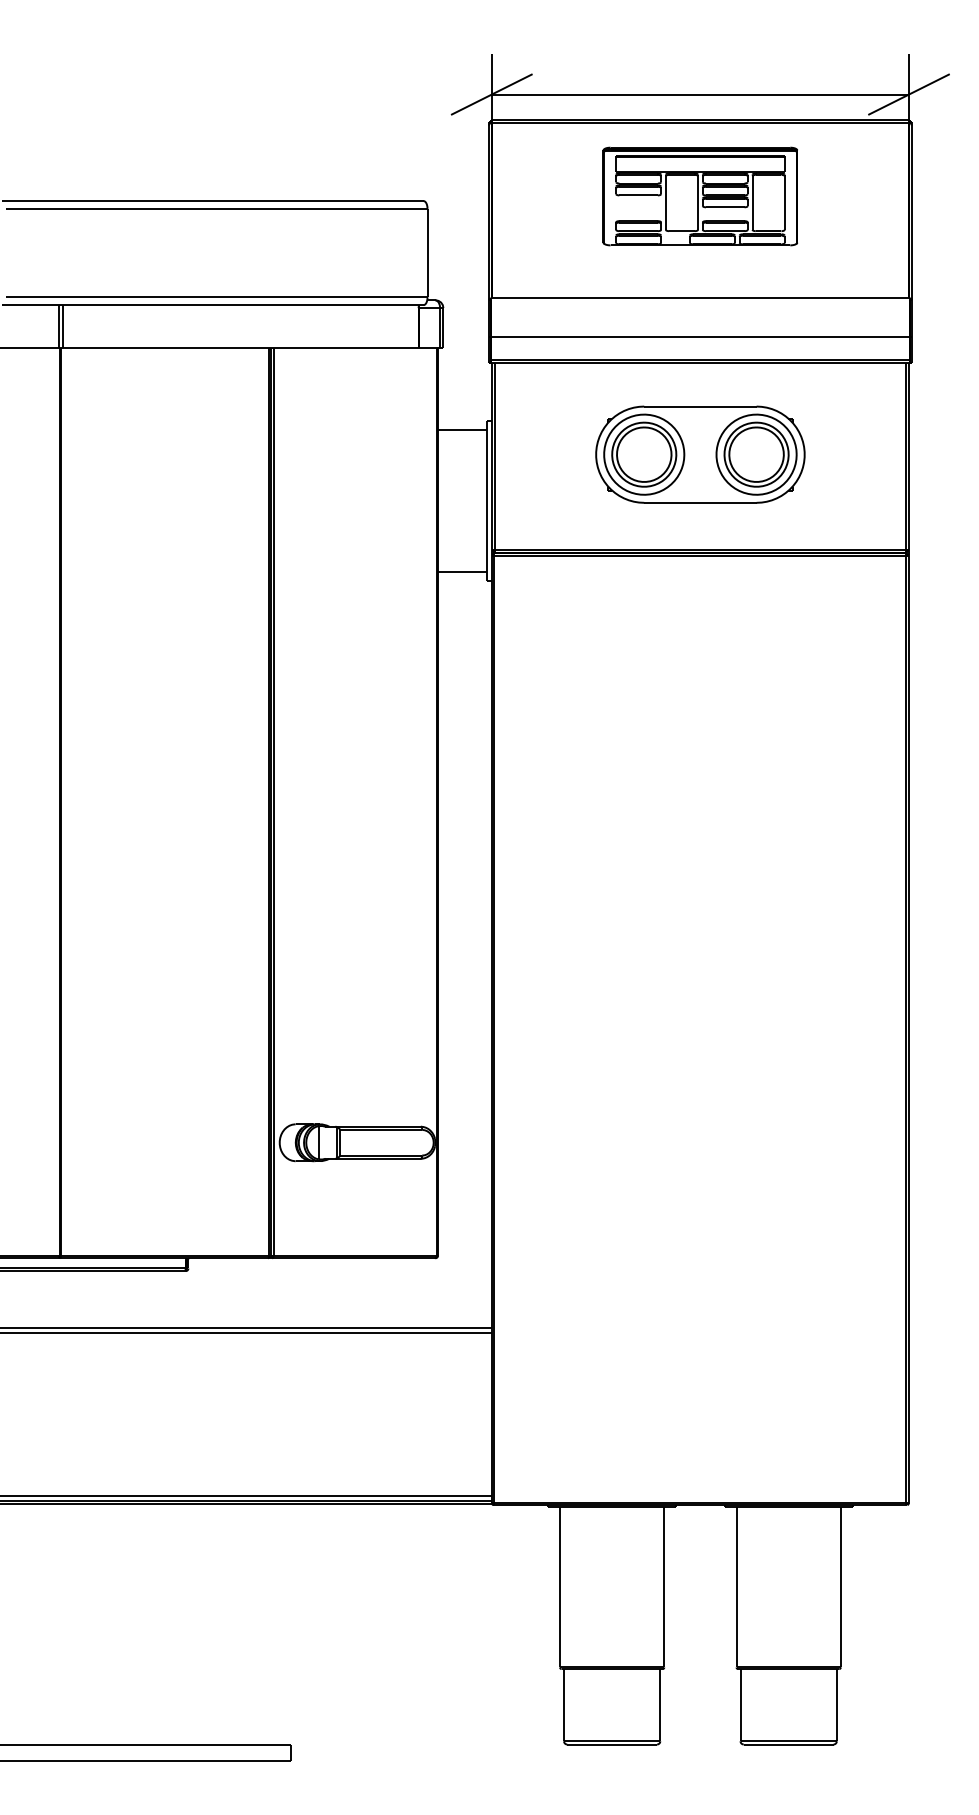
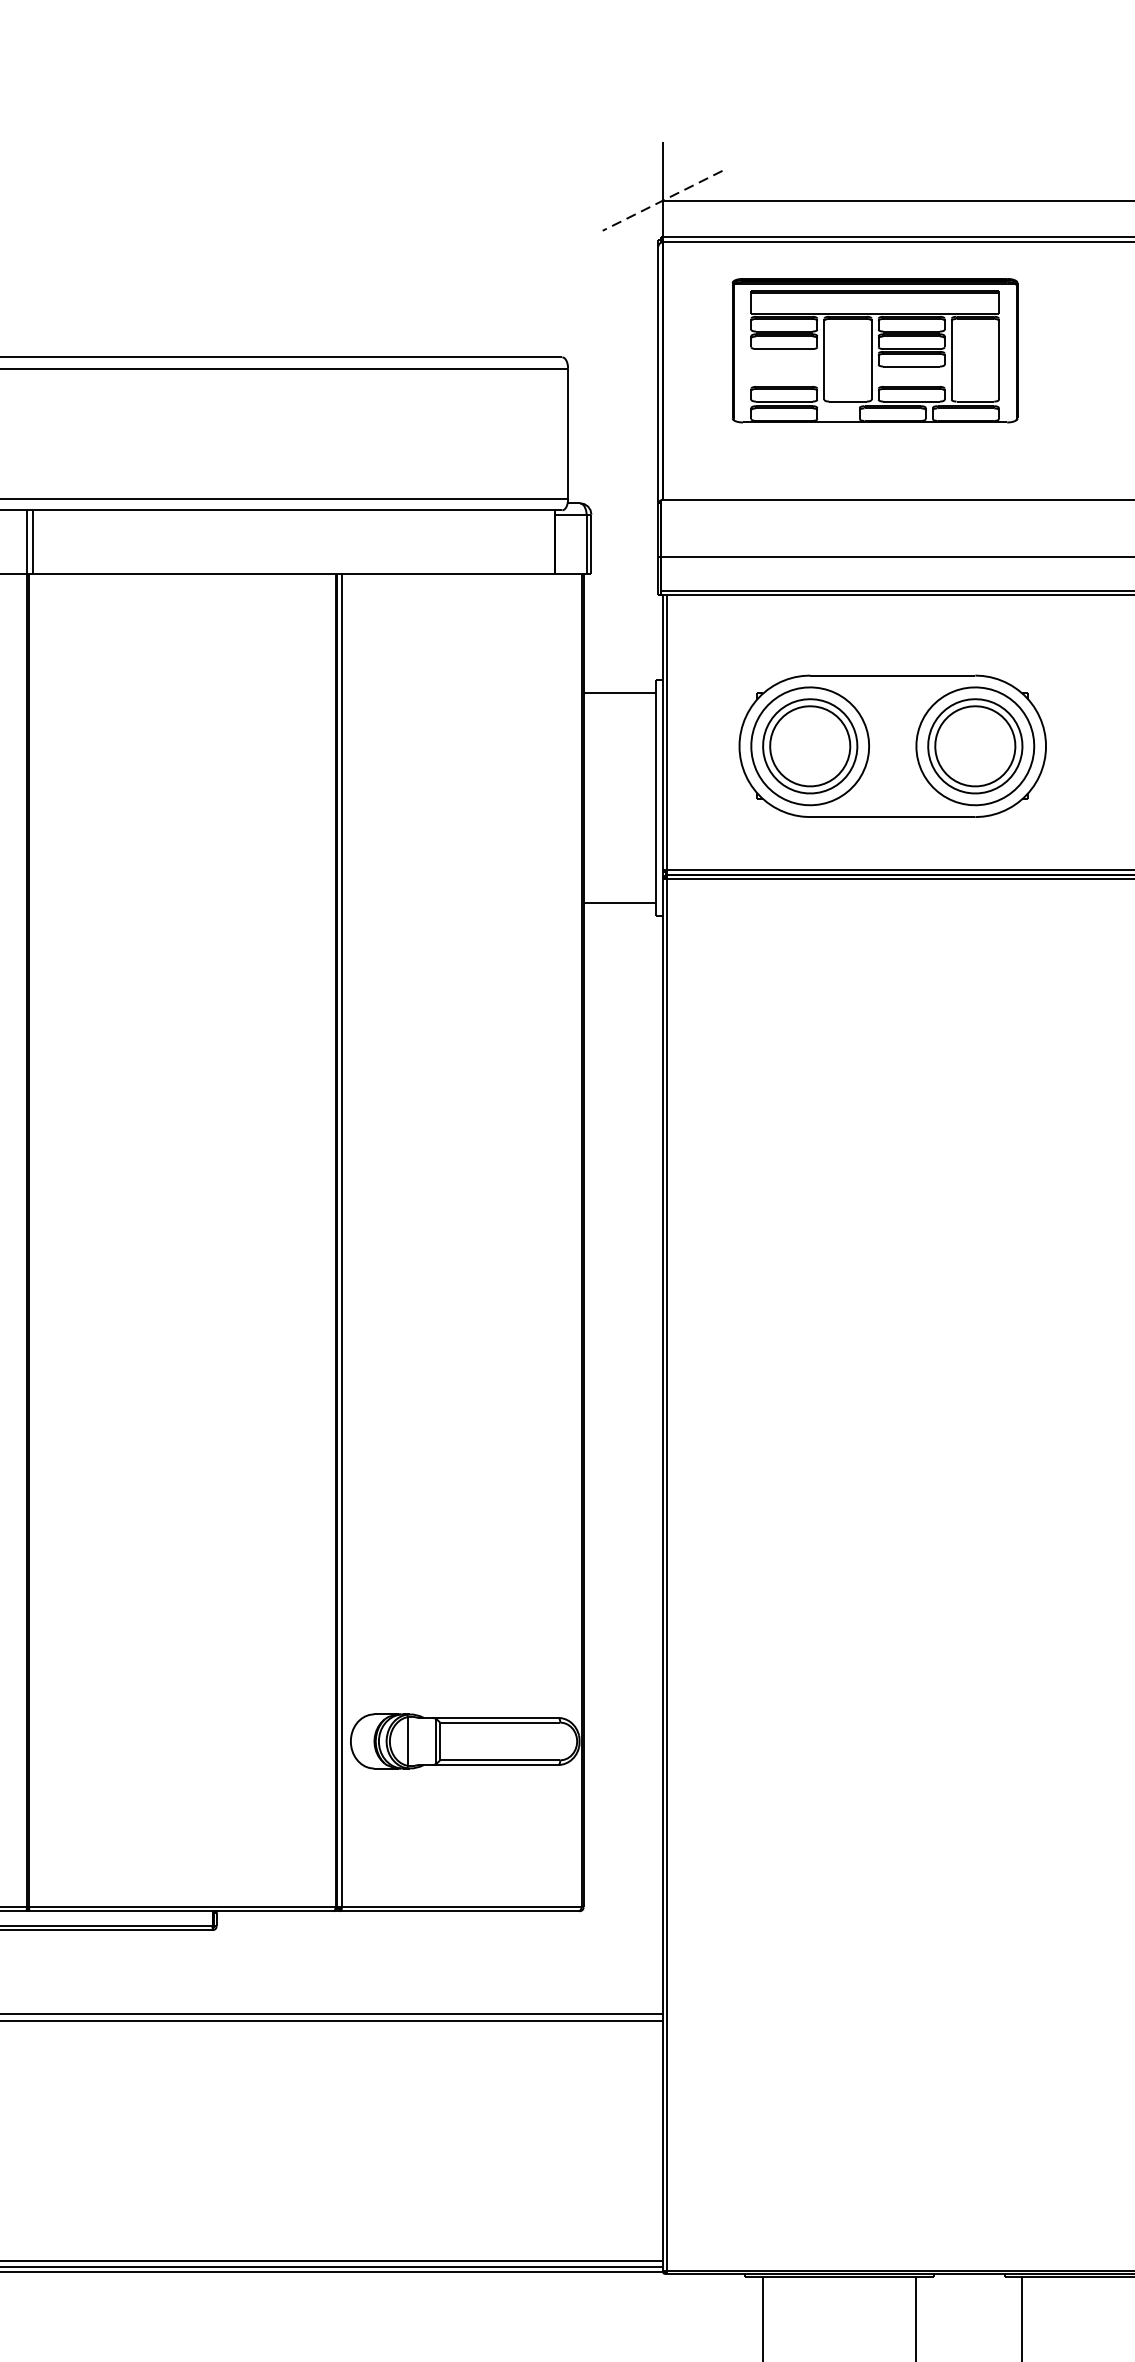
line: (491, 94) -> (662, 200), solid -> dashed
part: (699, 196) -> (873, 350), moved
part: (700, 454) -> (892, 746), moved

